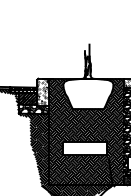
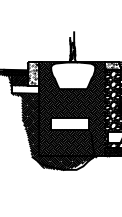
hatch: (34, 109) -> (25, 89), removed

